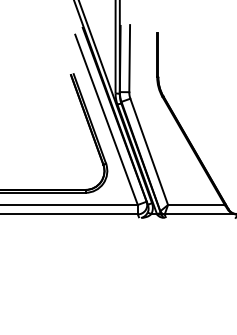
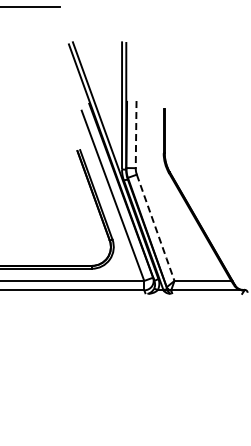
line: (130, 58) -> (136, 134), solid -> dashed
line: (150, 152) -> (156, 228), solid -> dashed

